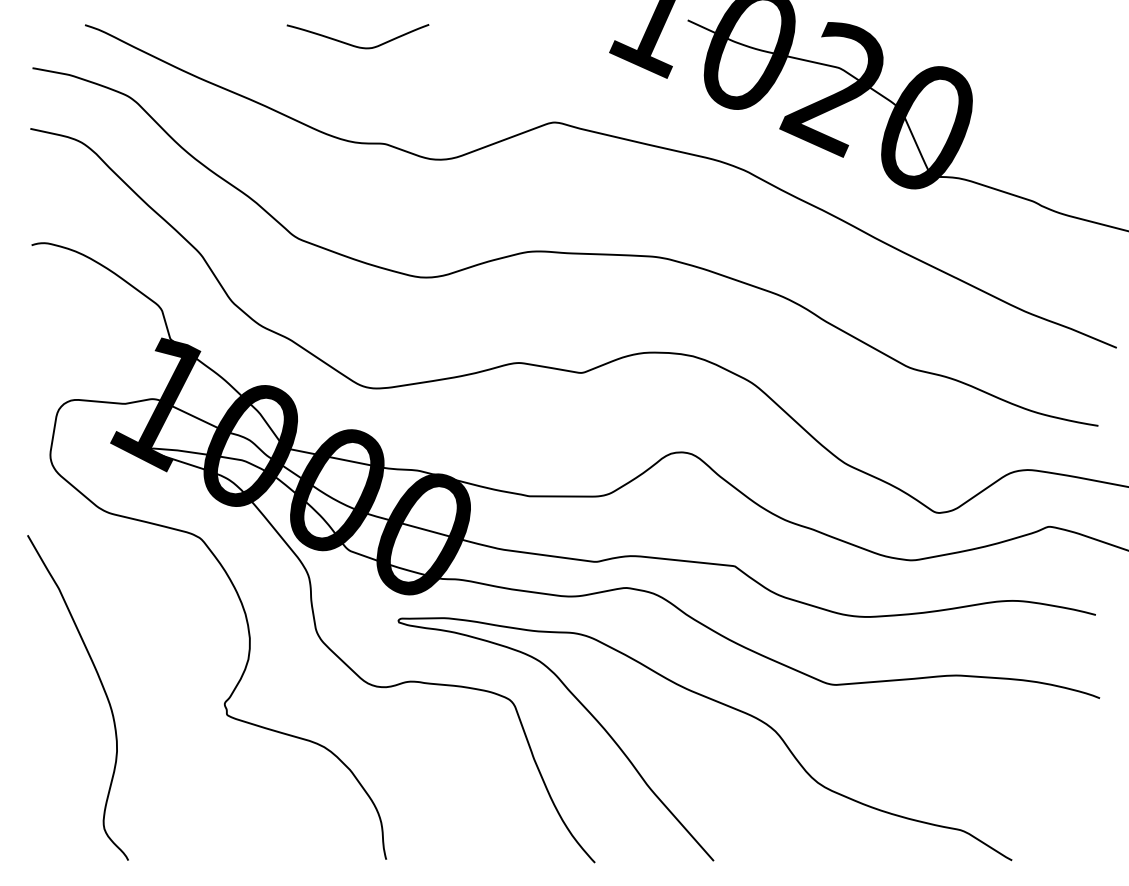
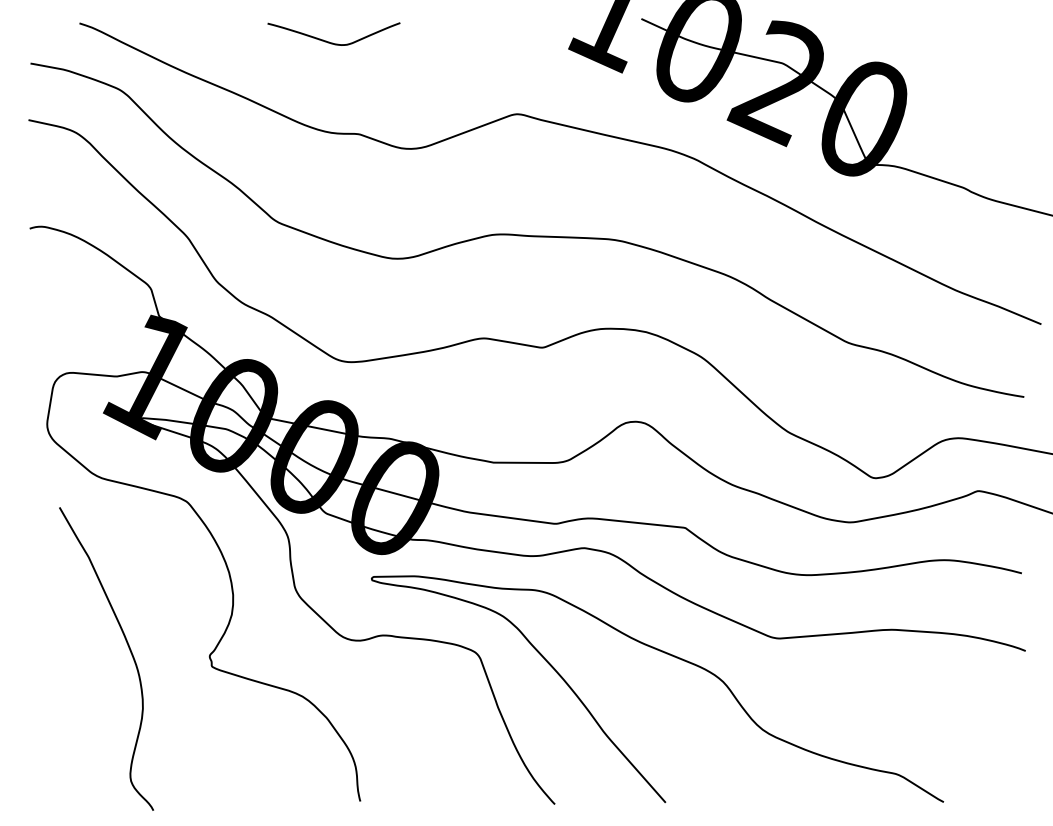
curve: (102, 688) -> (129, 650), moved

